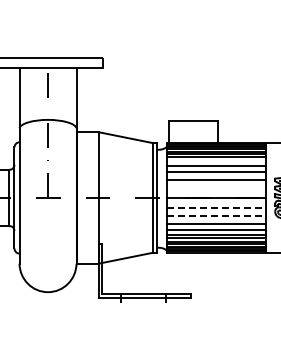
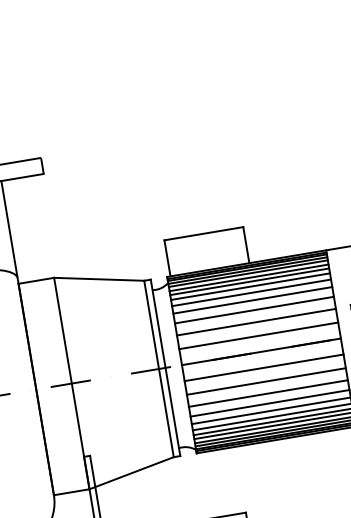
line: (216, 161) -> (251, 293), added
line: (216, 188) -> (258, 336), added
line: (217, 207) -> (265, 366), dashed -> solid
line: (217, 216) -> (267, 381), dashed -> solid

